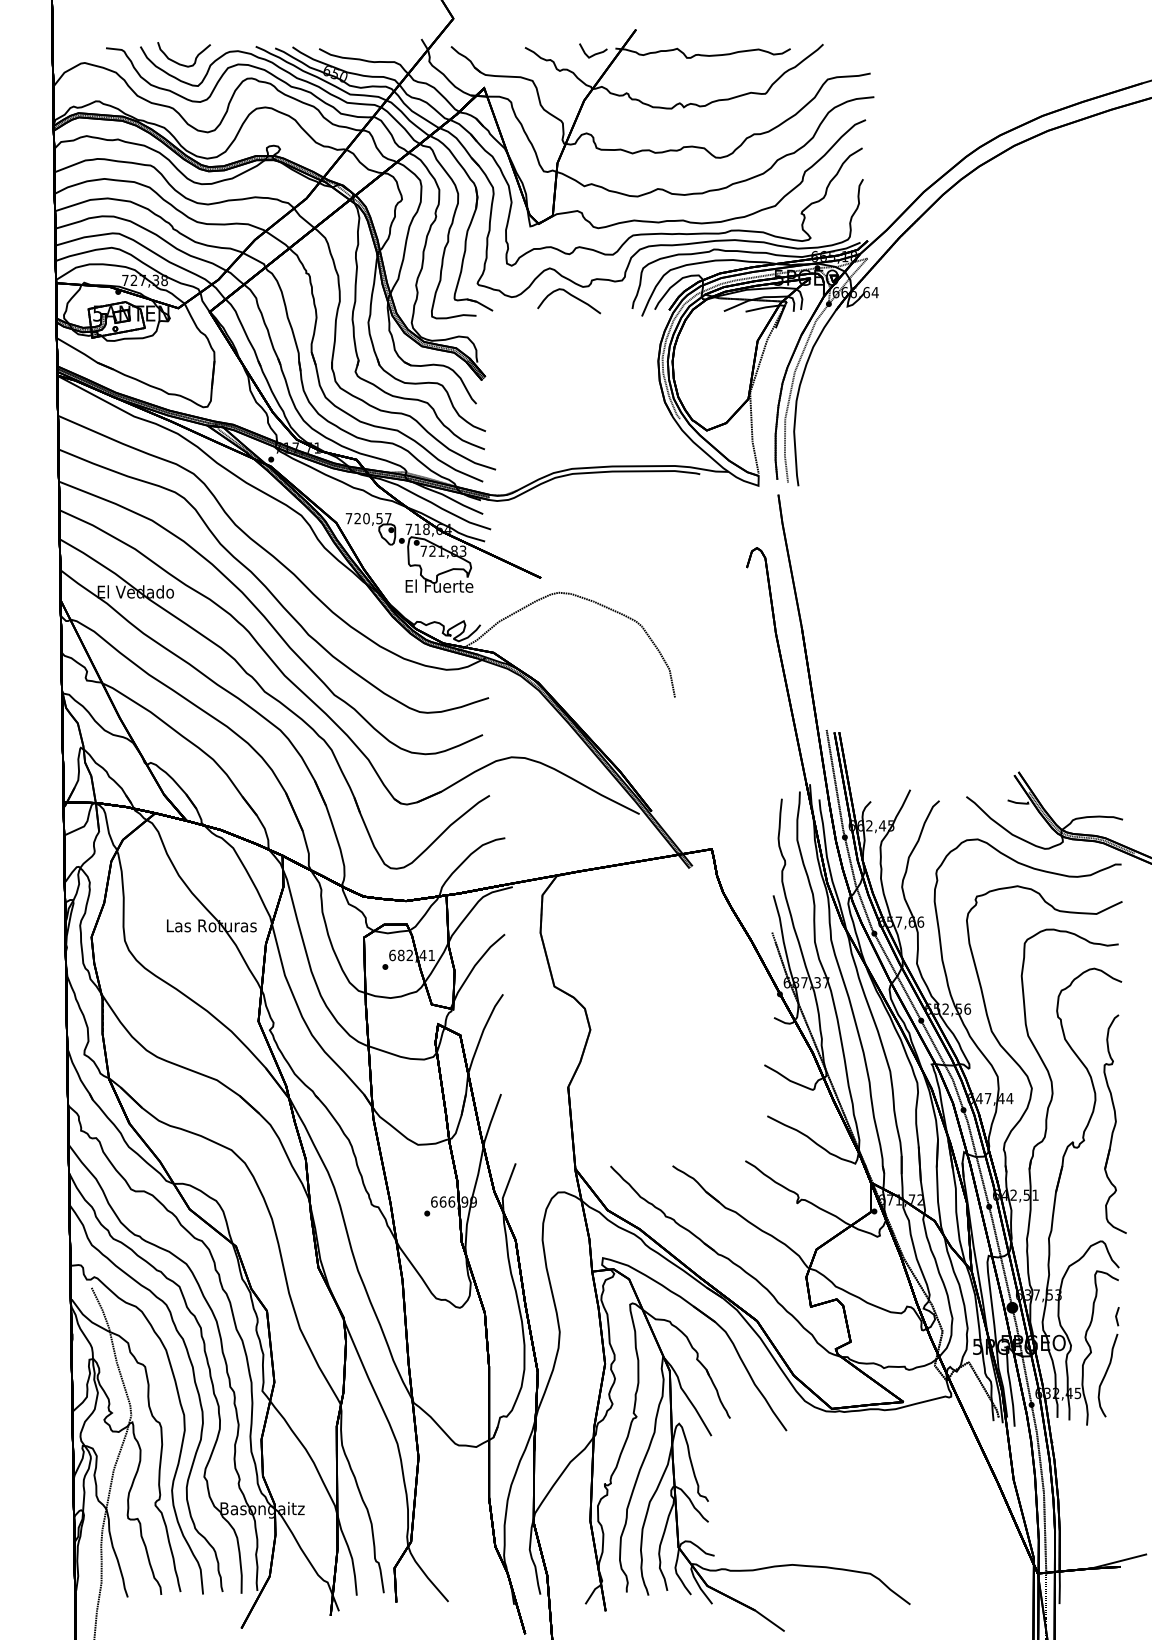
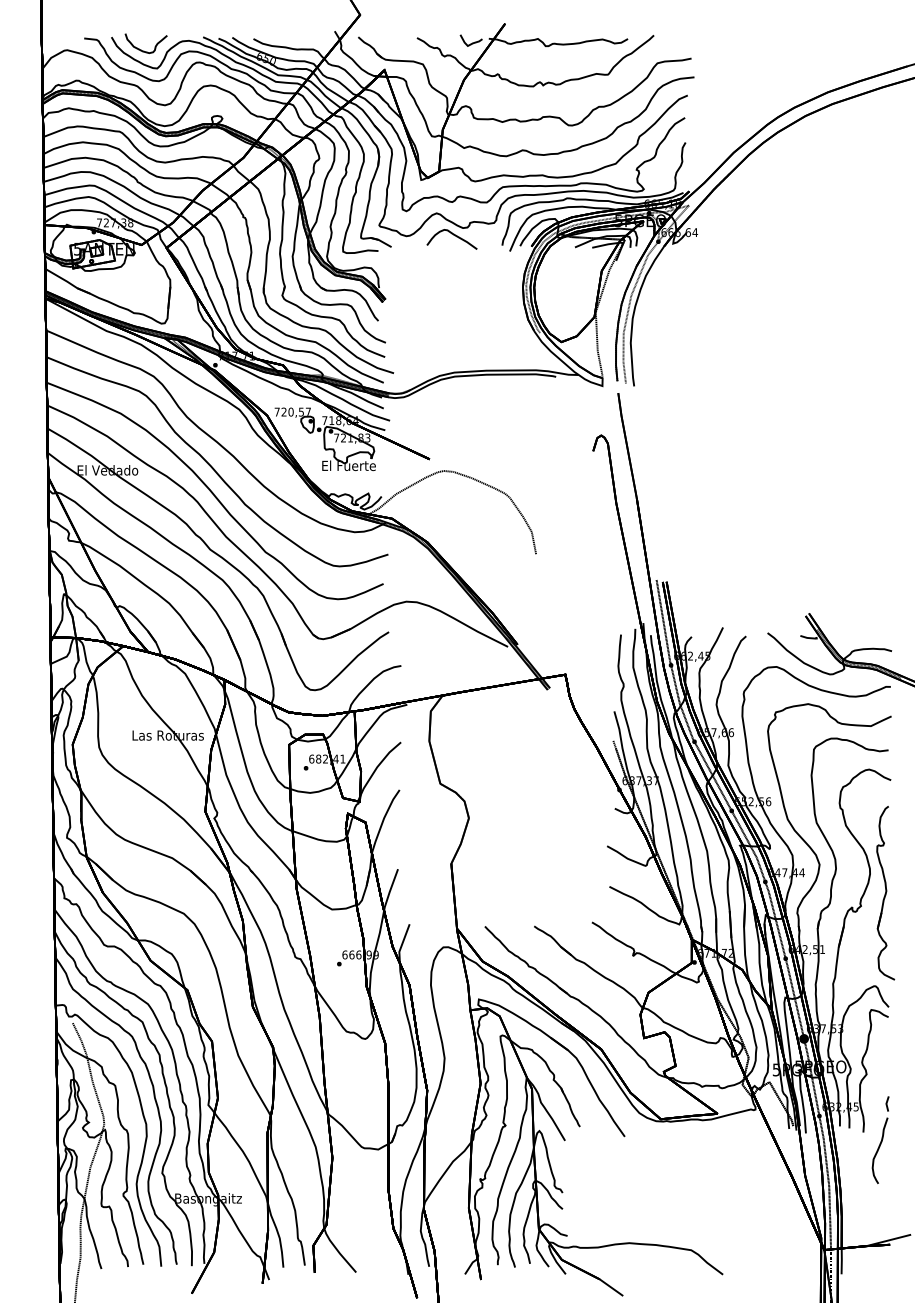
part: (1108, 1362) -> (880, 1140), moved

